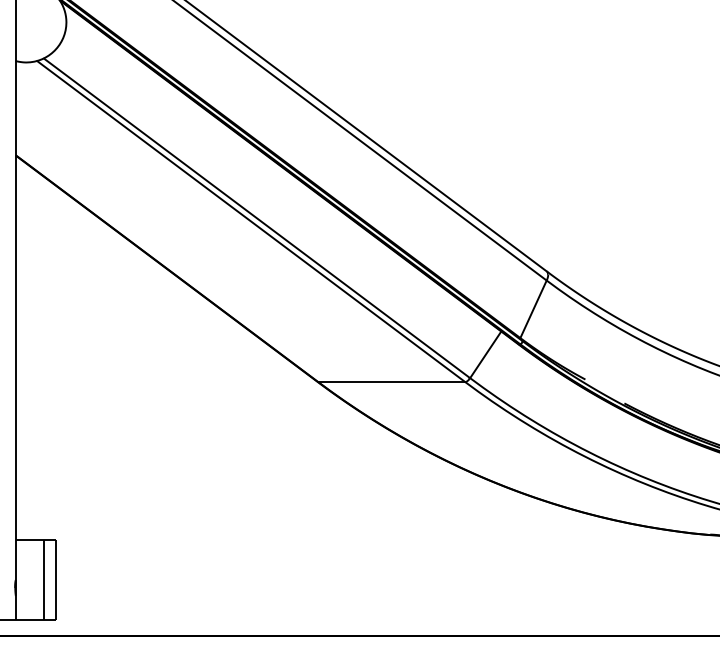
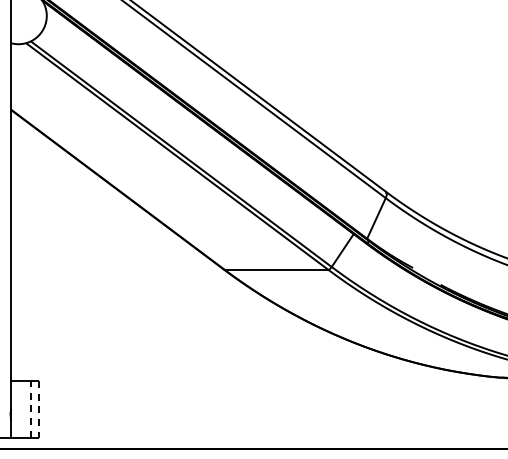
line: (43, 578) -> (30, 408), solid -> dashed
line: (56, 580) -> (39, 409), solid -> dashed

